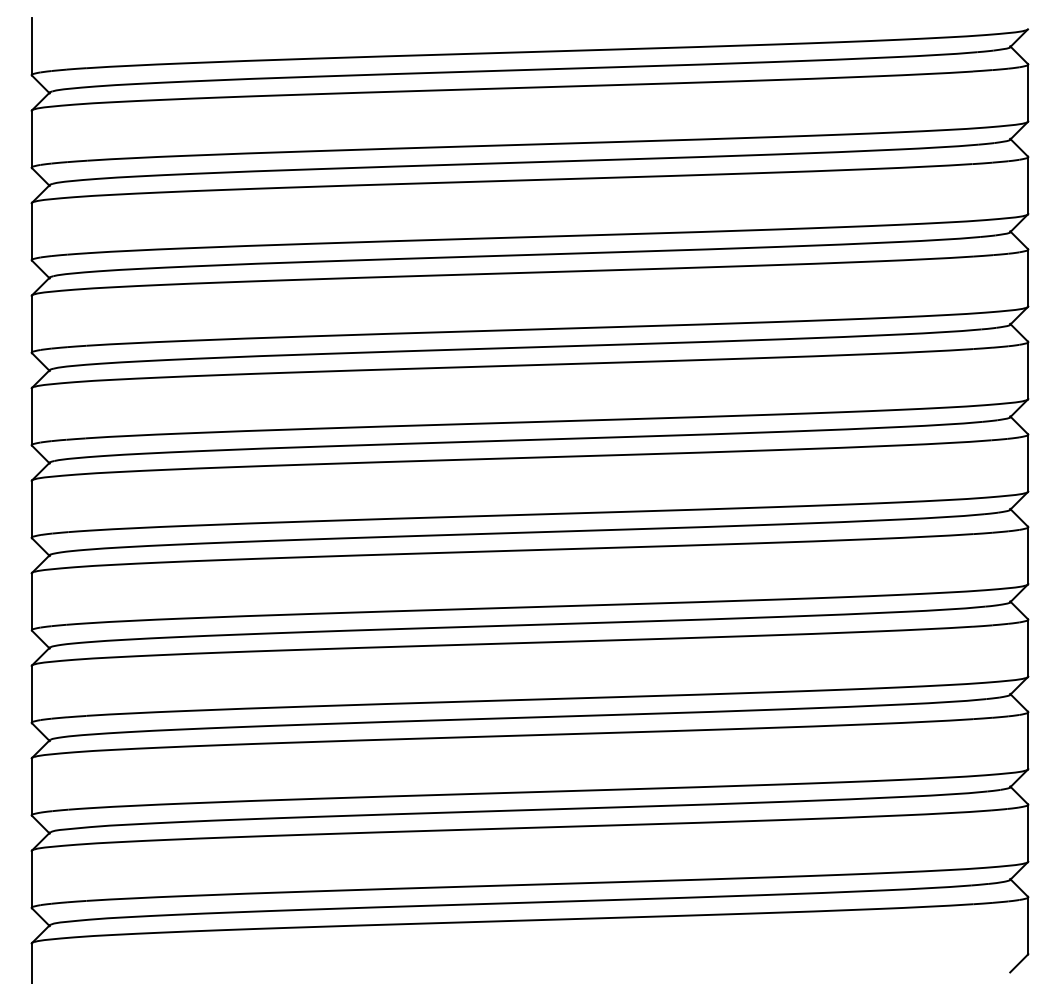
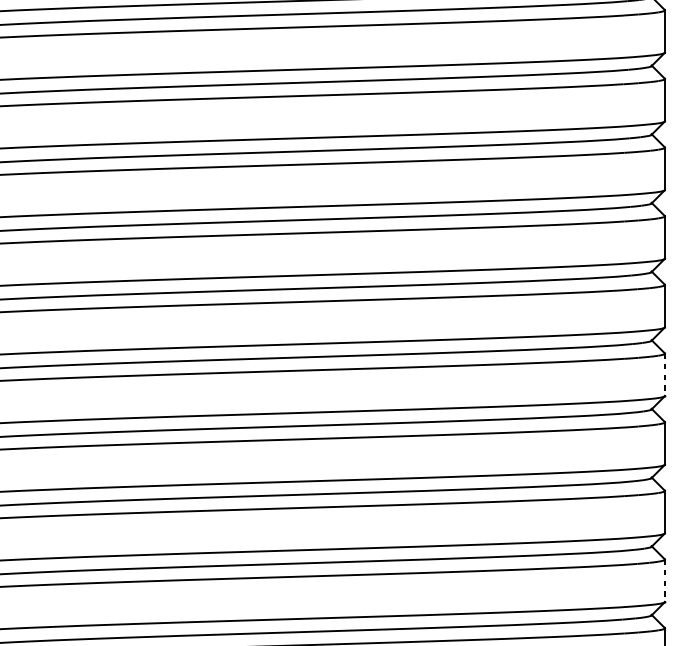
line: (1028, 556) -> (665, 375), solid -> dashed
line: (1028, 833) -> (665, 581), solid -> dashed

